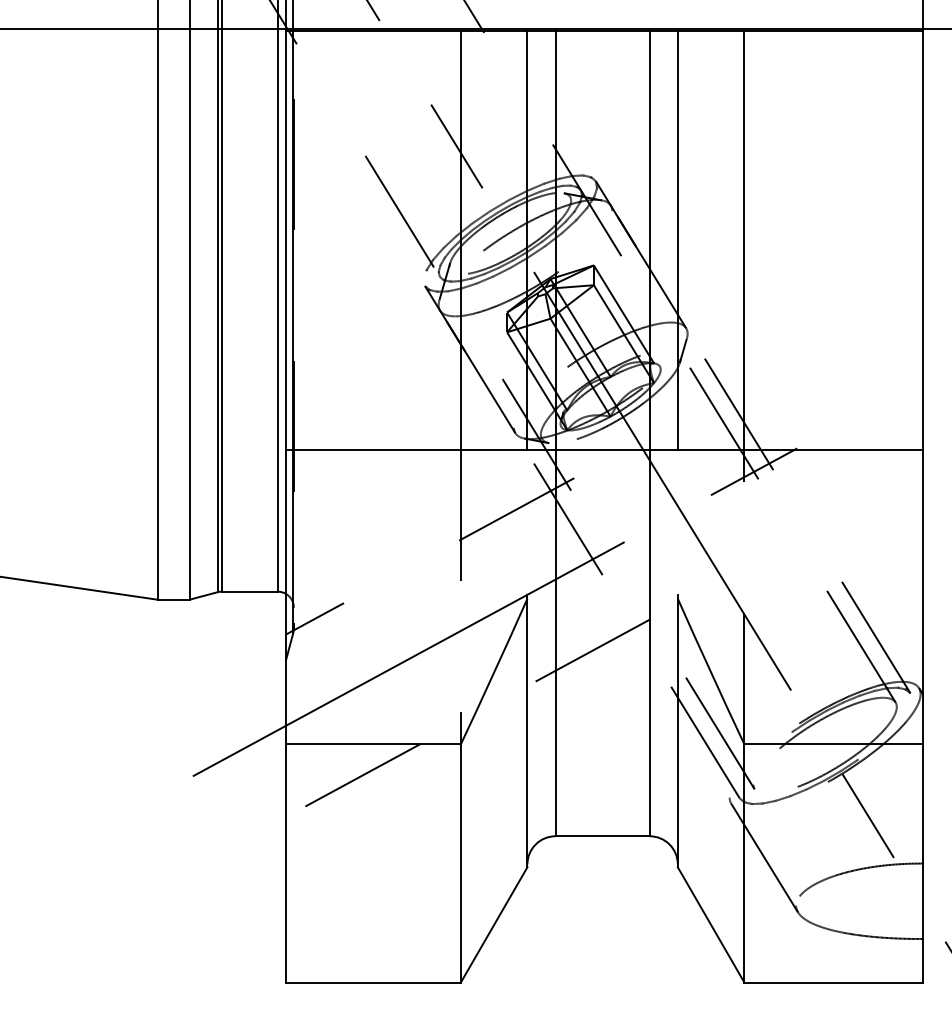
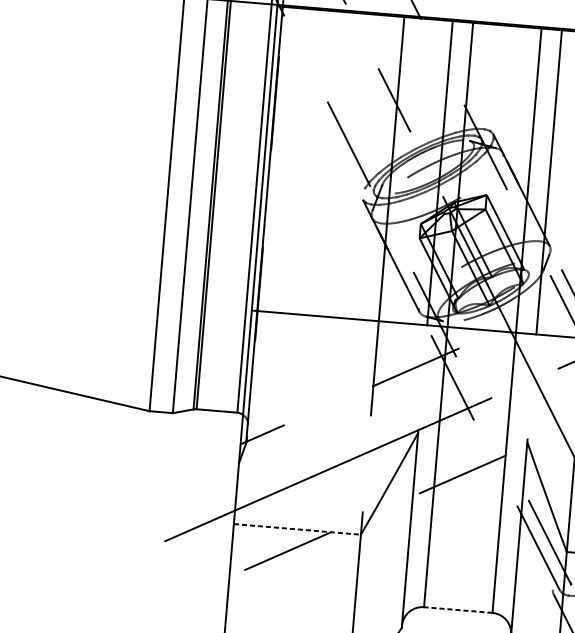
line: (373, 744) -> (297, 529), solid -> dashed
line: (602, 836) -> (458, 610), solid -> dashed

